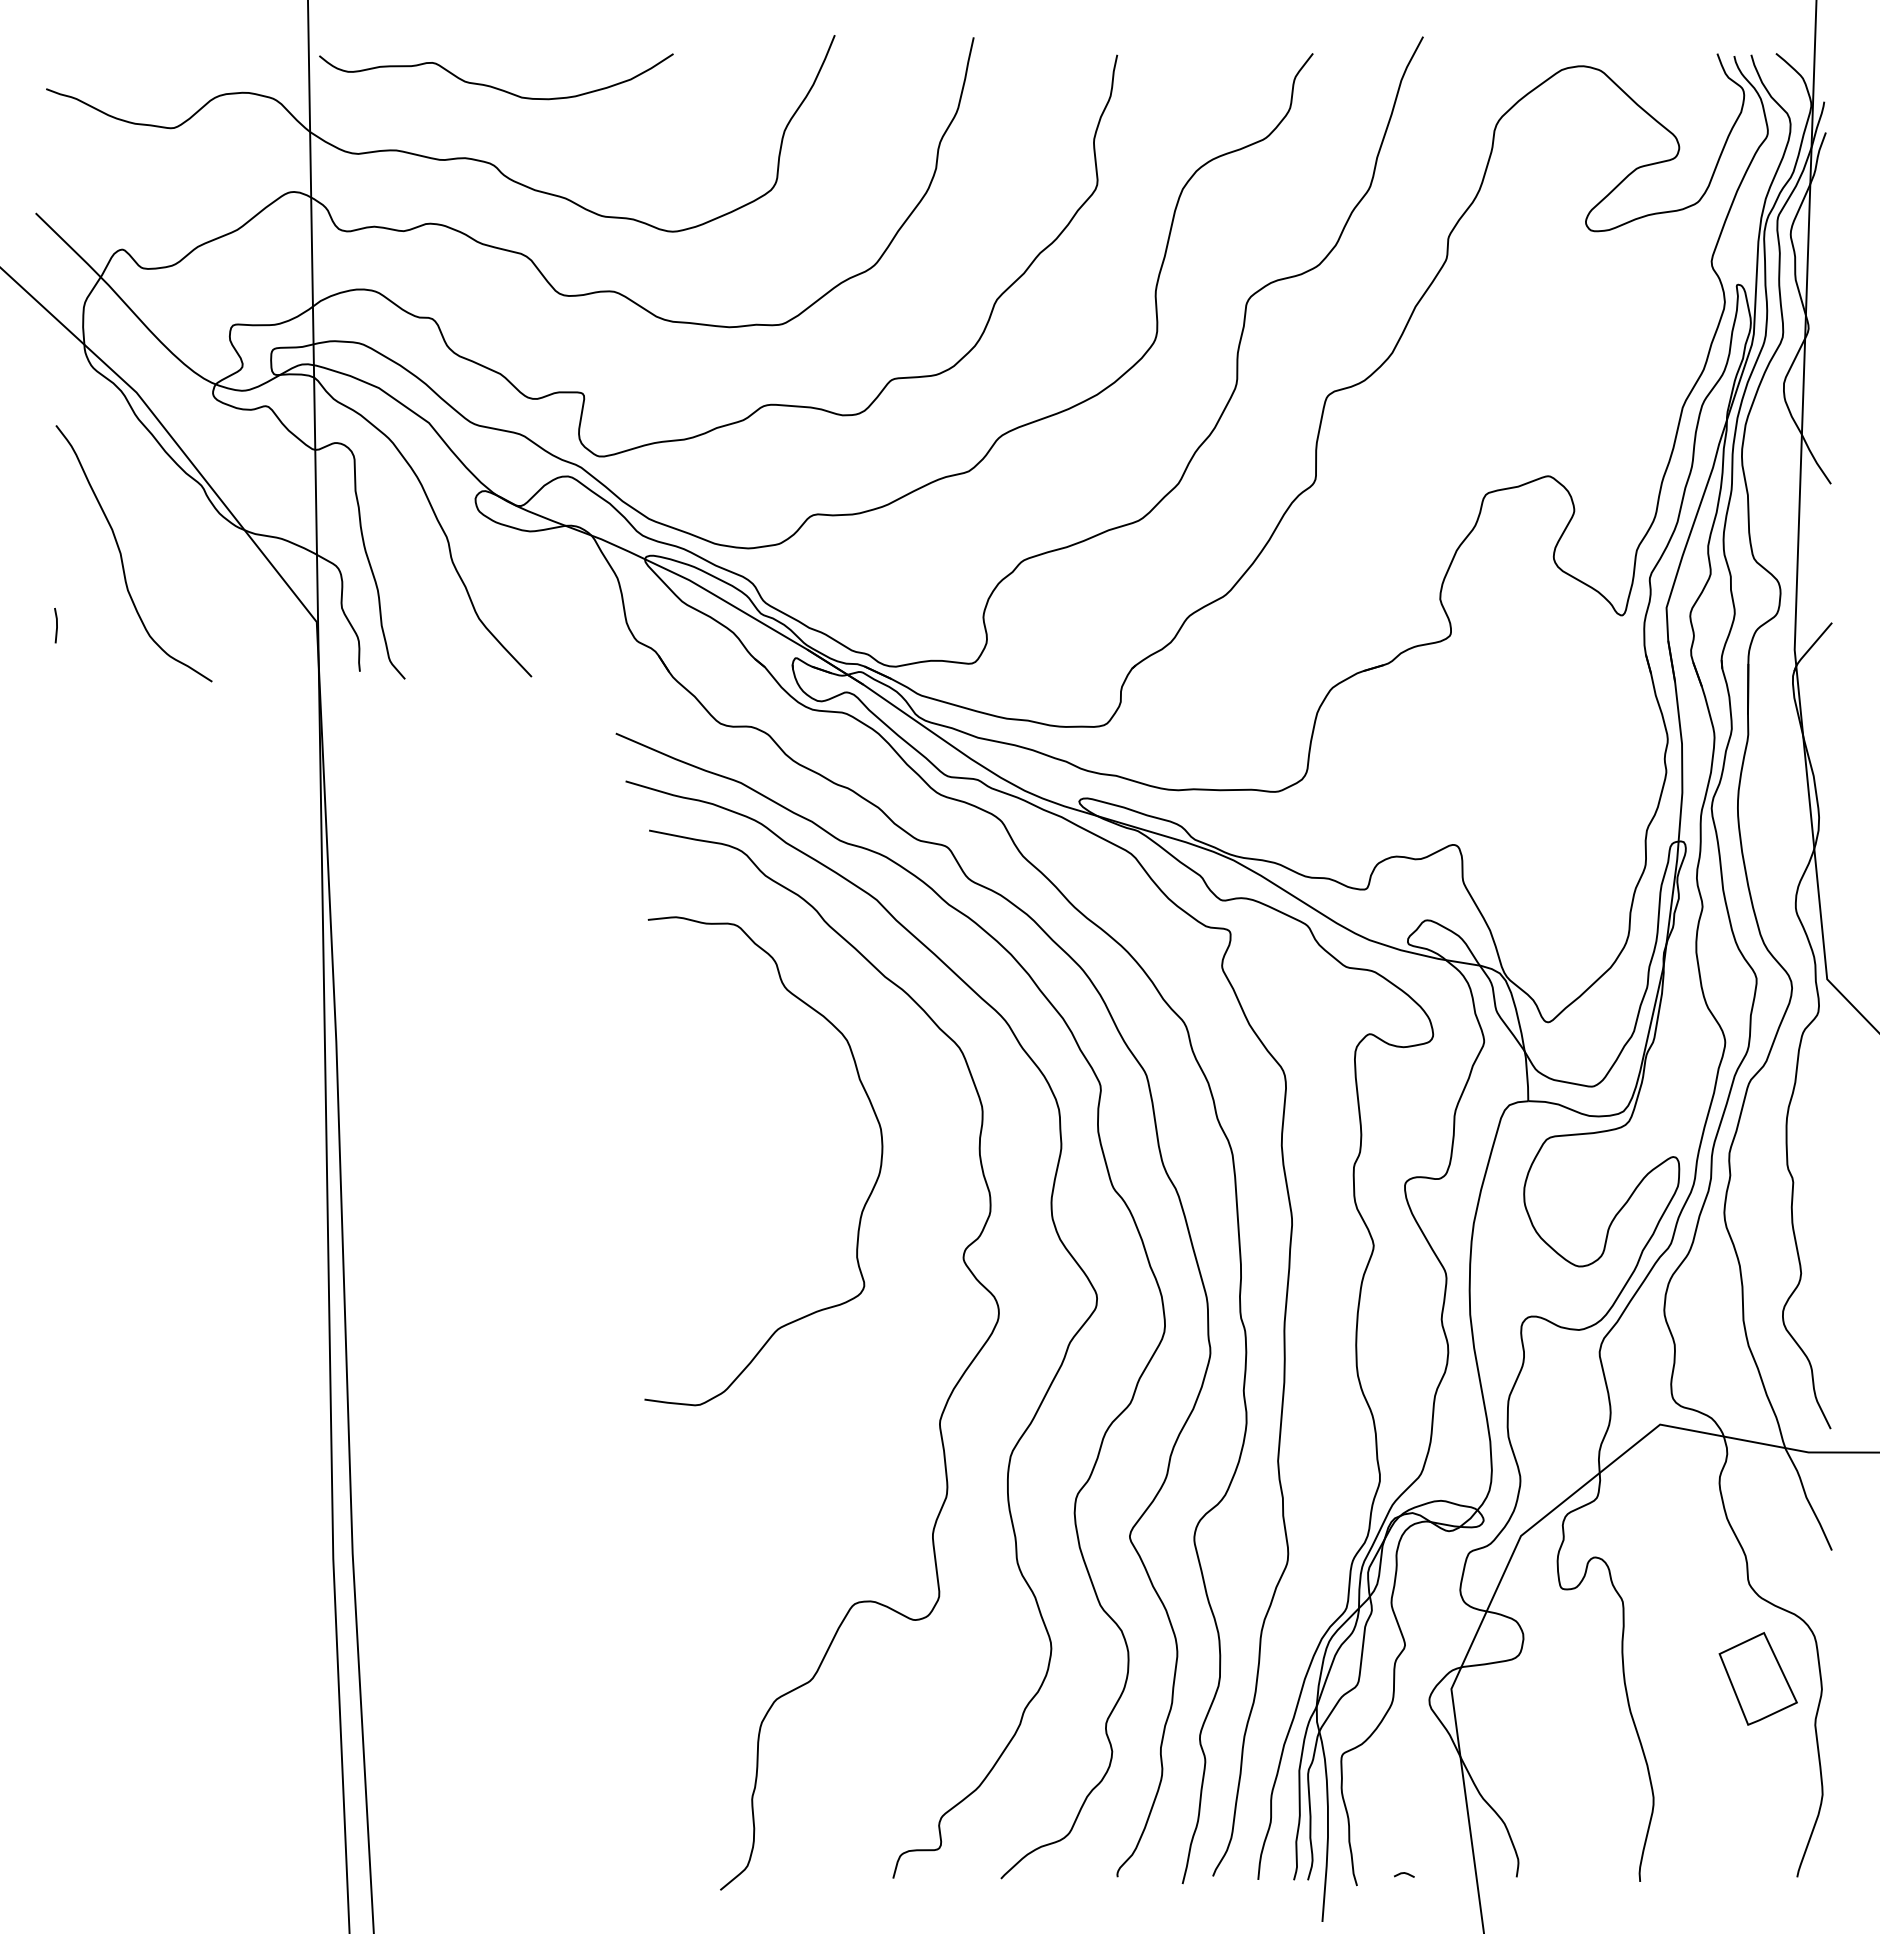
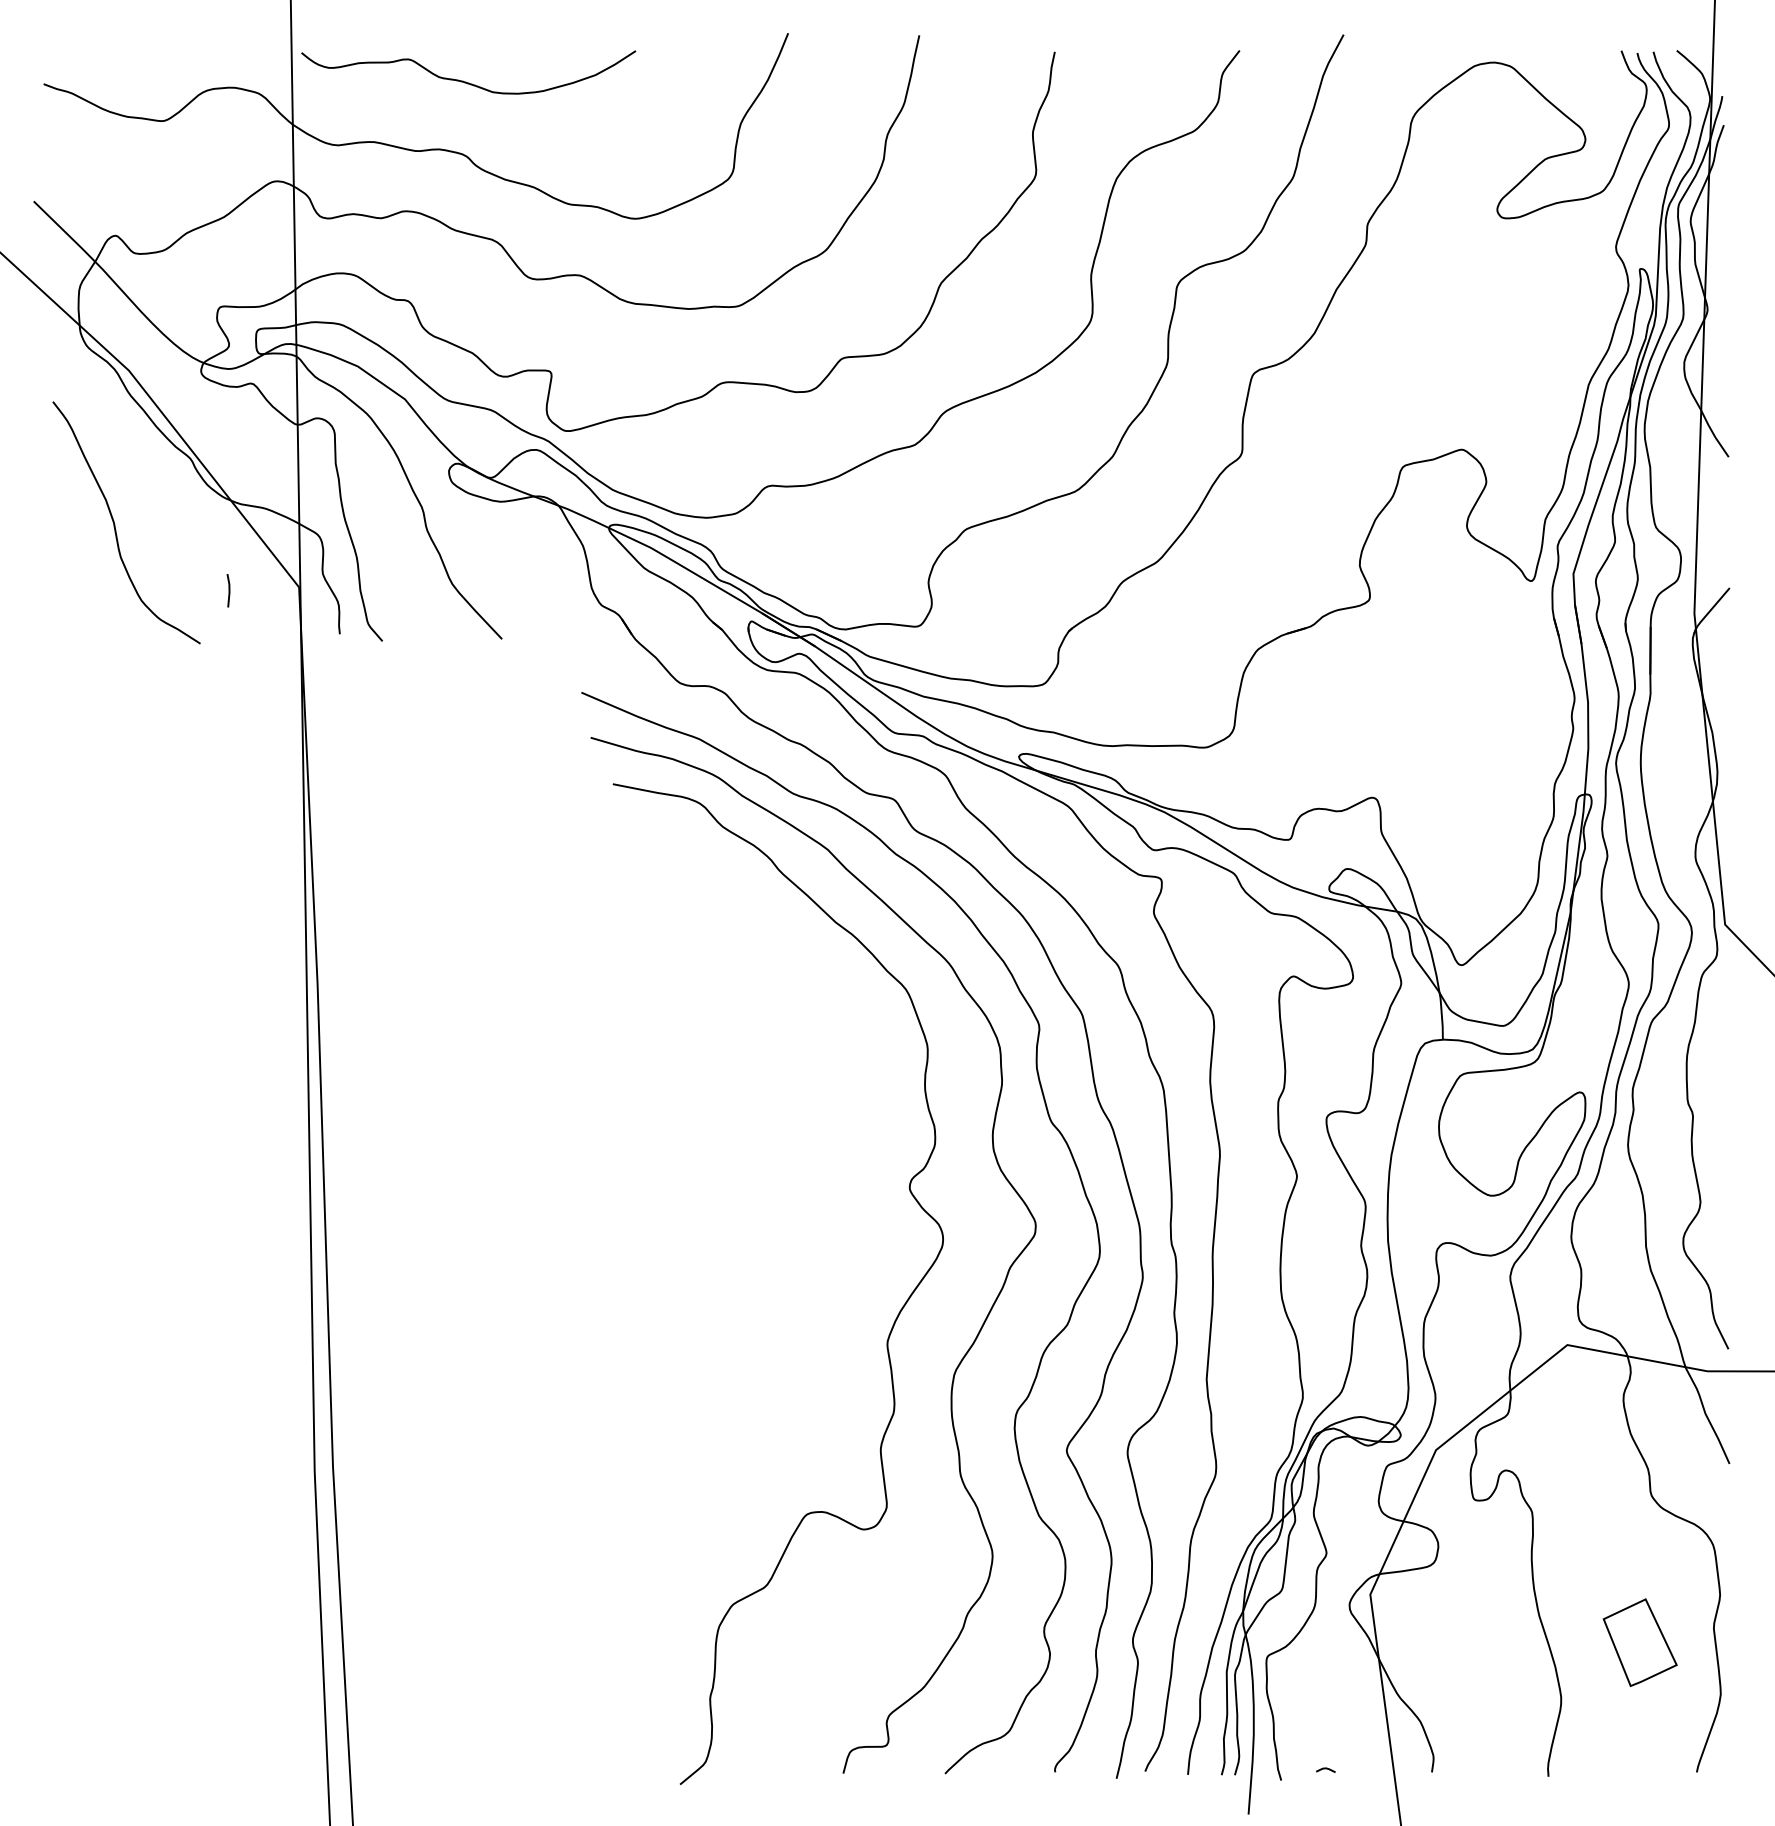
line: (56, 625) -> (228, 590), moved
curve: (864, 1203) -> (816, 1136), removed
part: (1757, 1678) -> (1639, 1642), moved

